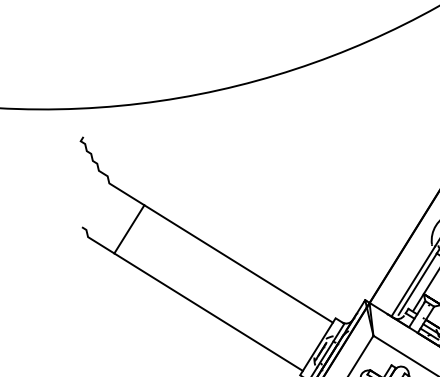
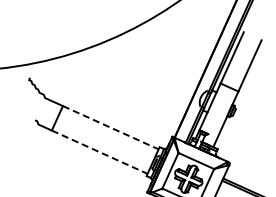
line: (238, 263) -> (110, 127), solid -> dashed
line: (208, 312) -> (99, 152), solid -> dashed

